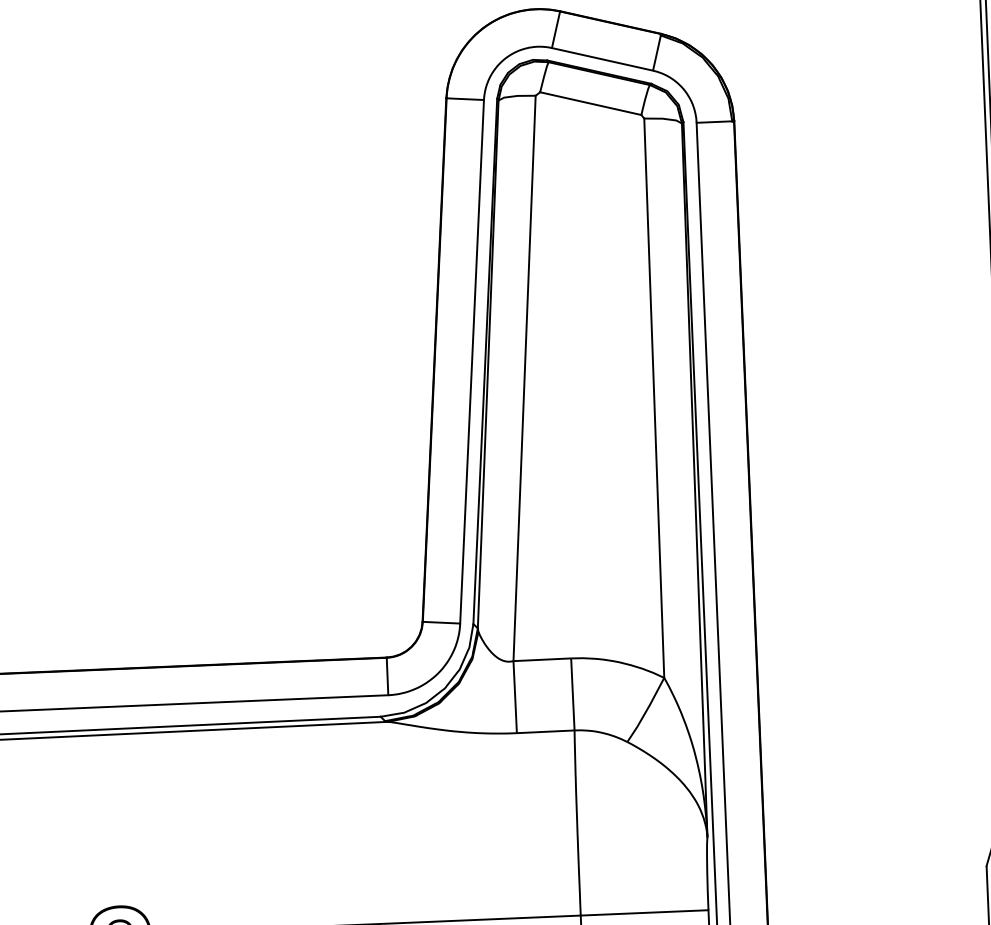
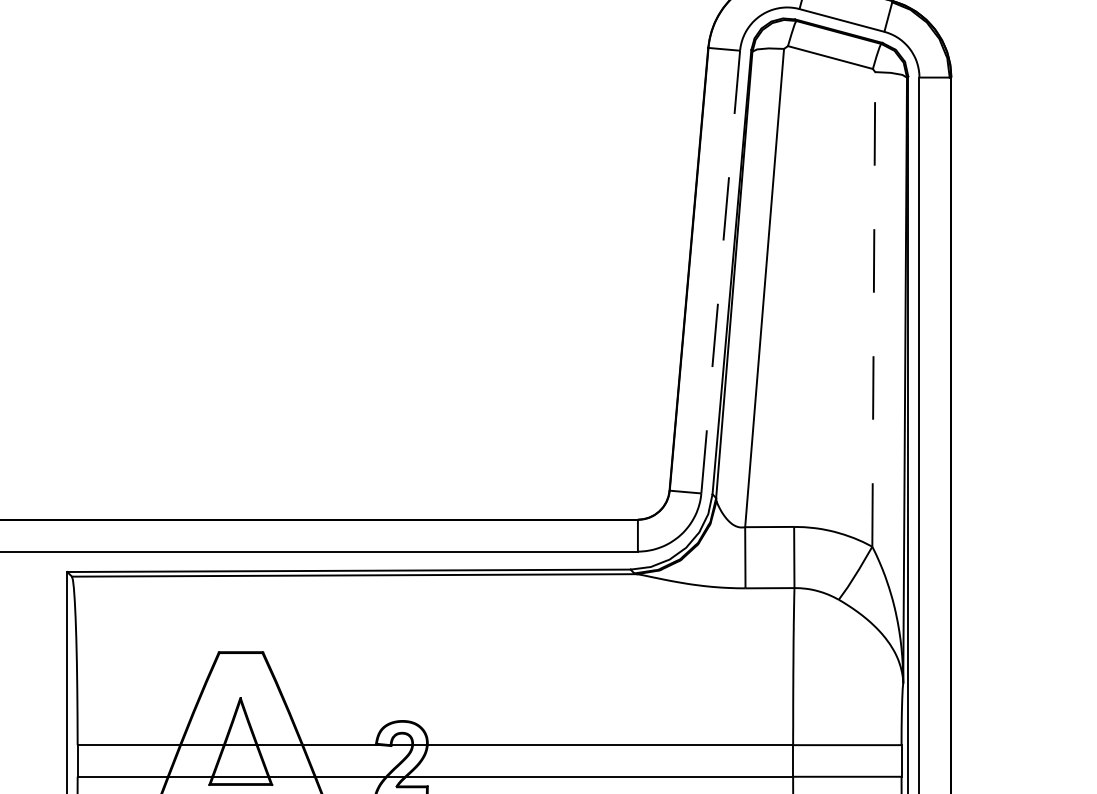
line: (471, 362) -> (720, 272), solid -> dashed
line: (653, 397) -> (873, 308), solid -> dashed

